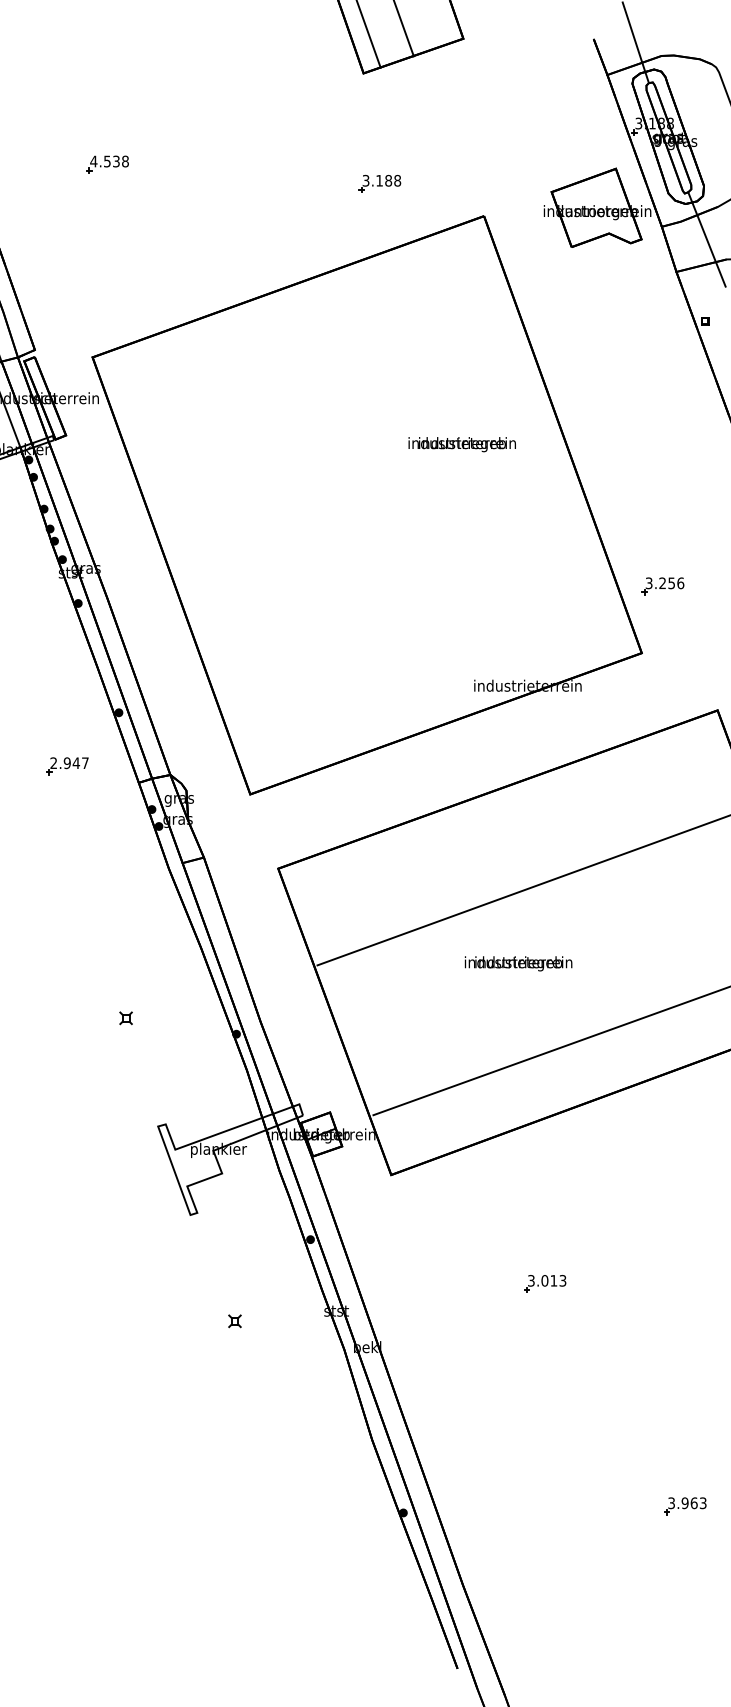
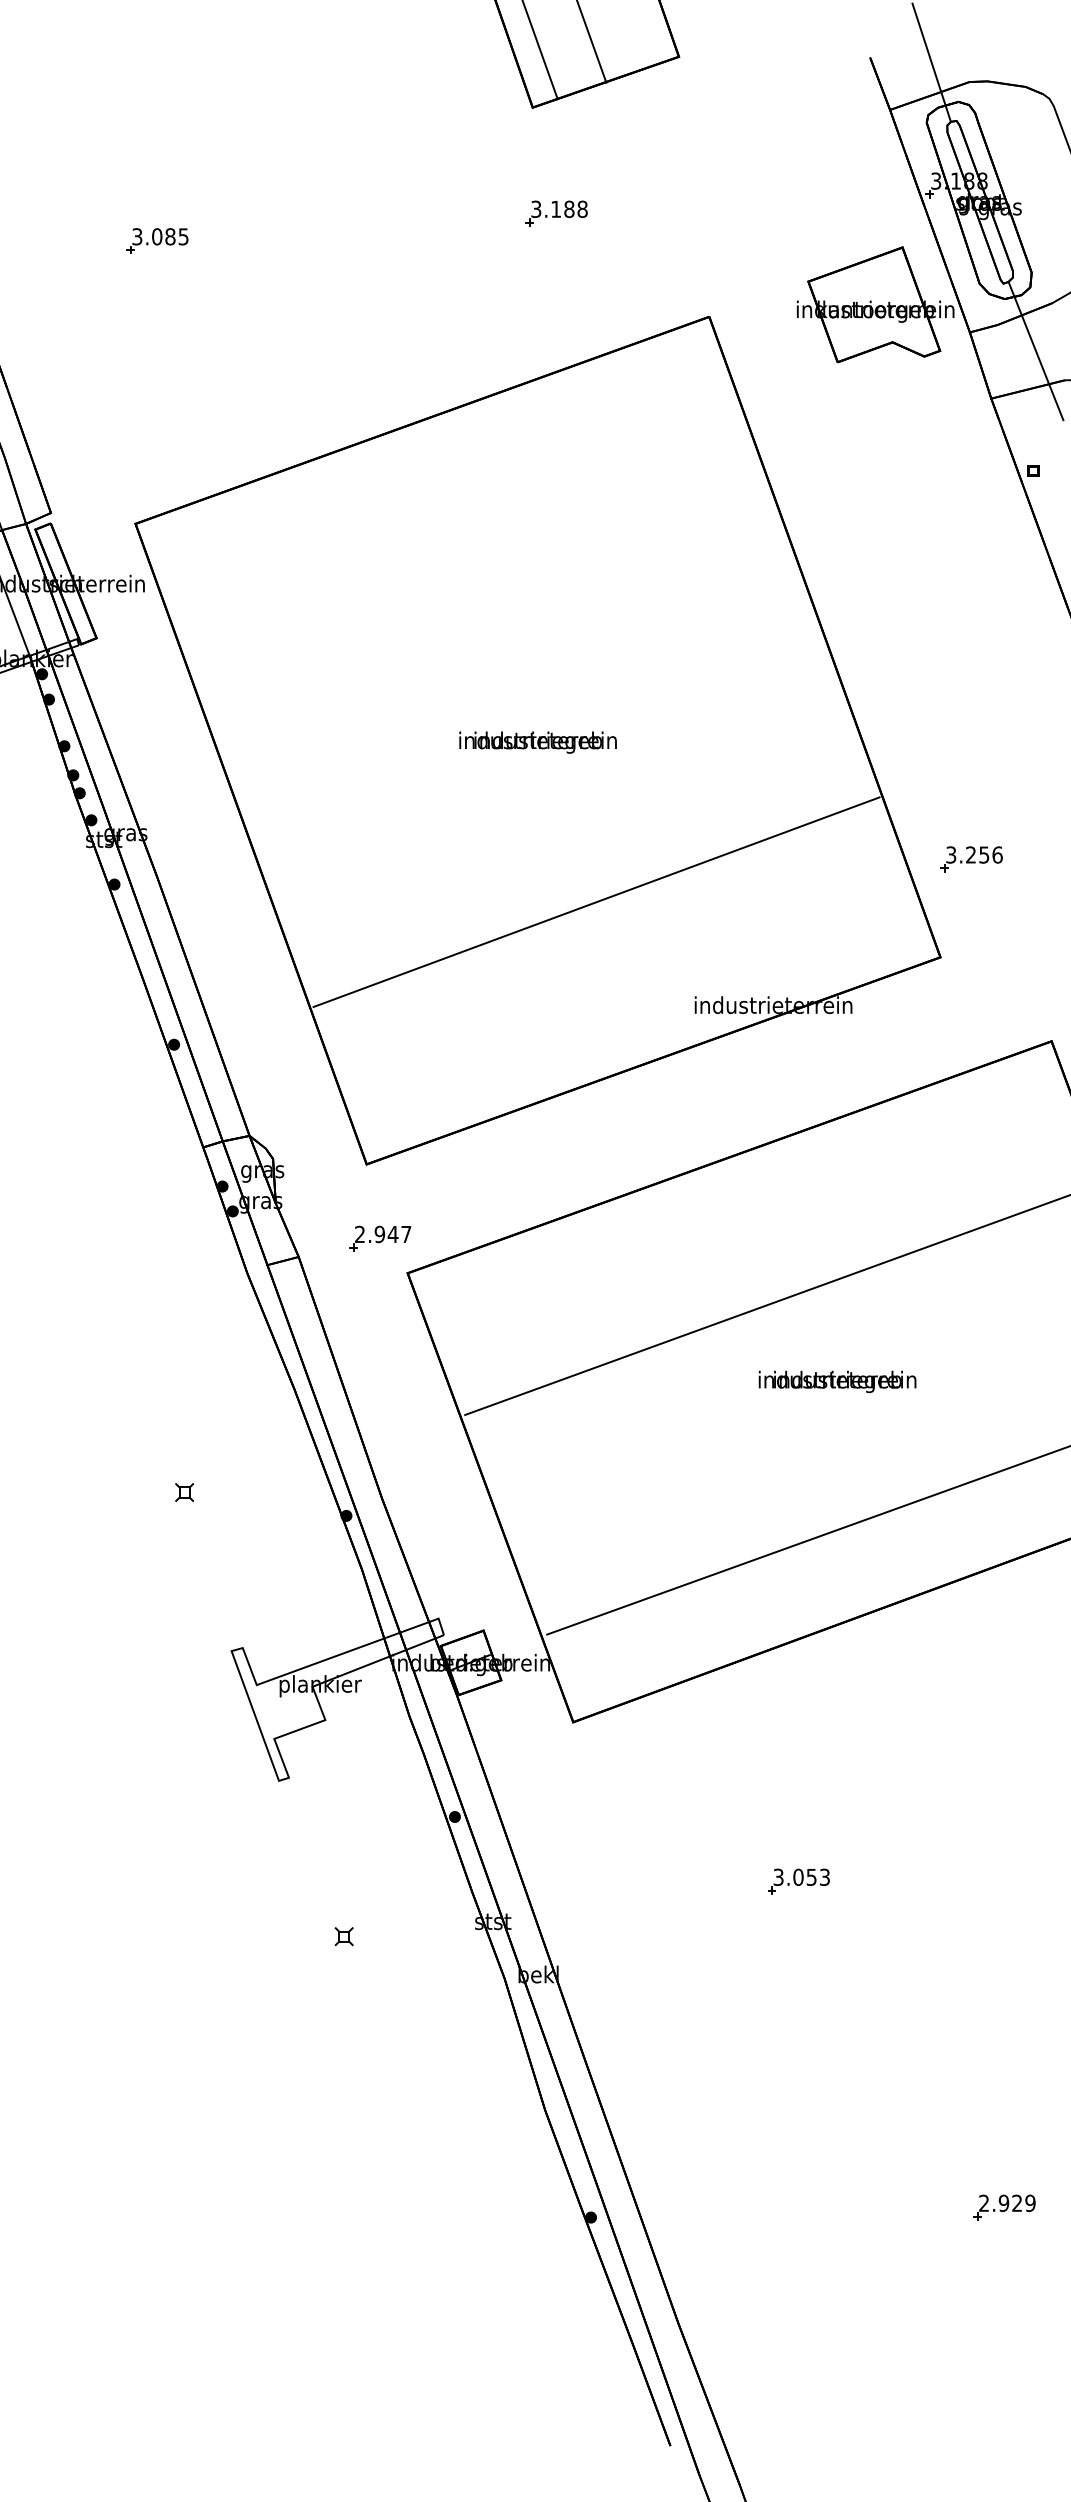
text: (109, 161) -> (160, 236), 4.538 -> 3.085
part: (379, 183) -> (556, 213), moved
text: (461, 444) -> (536, 742), moved
line: (407, 615) -> (597, 902), added
part: (67, 766) -> (380, 1239), moved
text: (518, 963) -> (837, 1381), moved
text: (553, 1280) -> (811, 1876), 3.013 -> 3.053
text: (687, 1503) -> (1007, 2203), 3.963 -> 2.929

